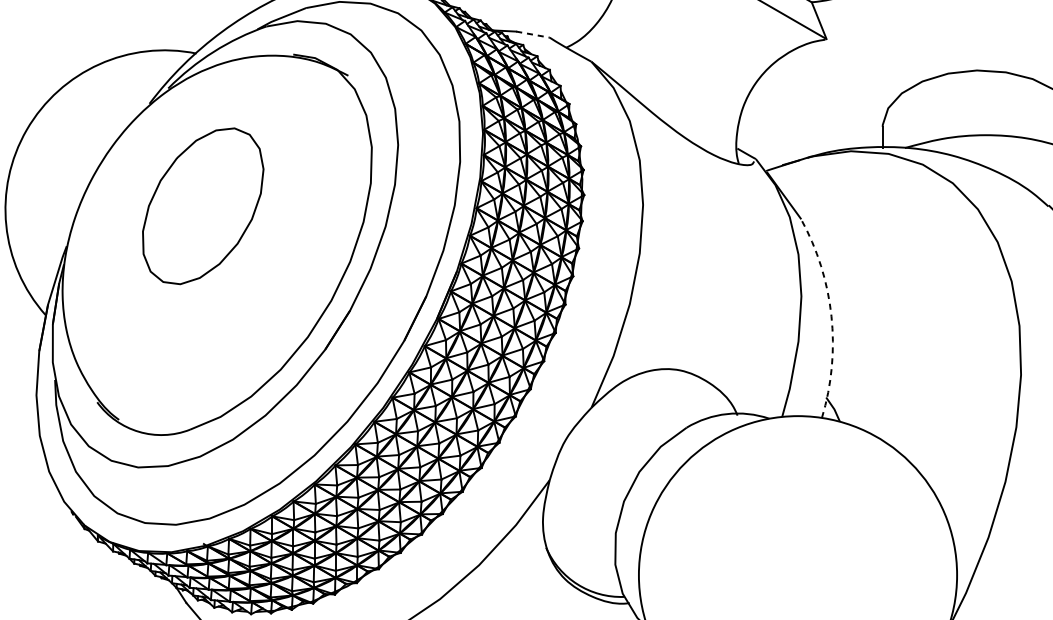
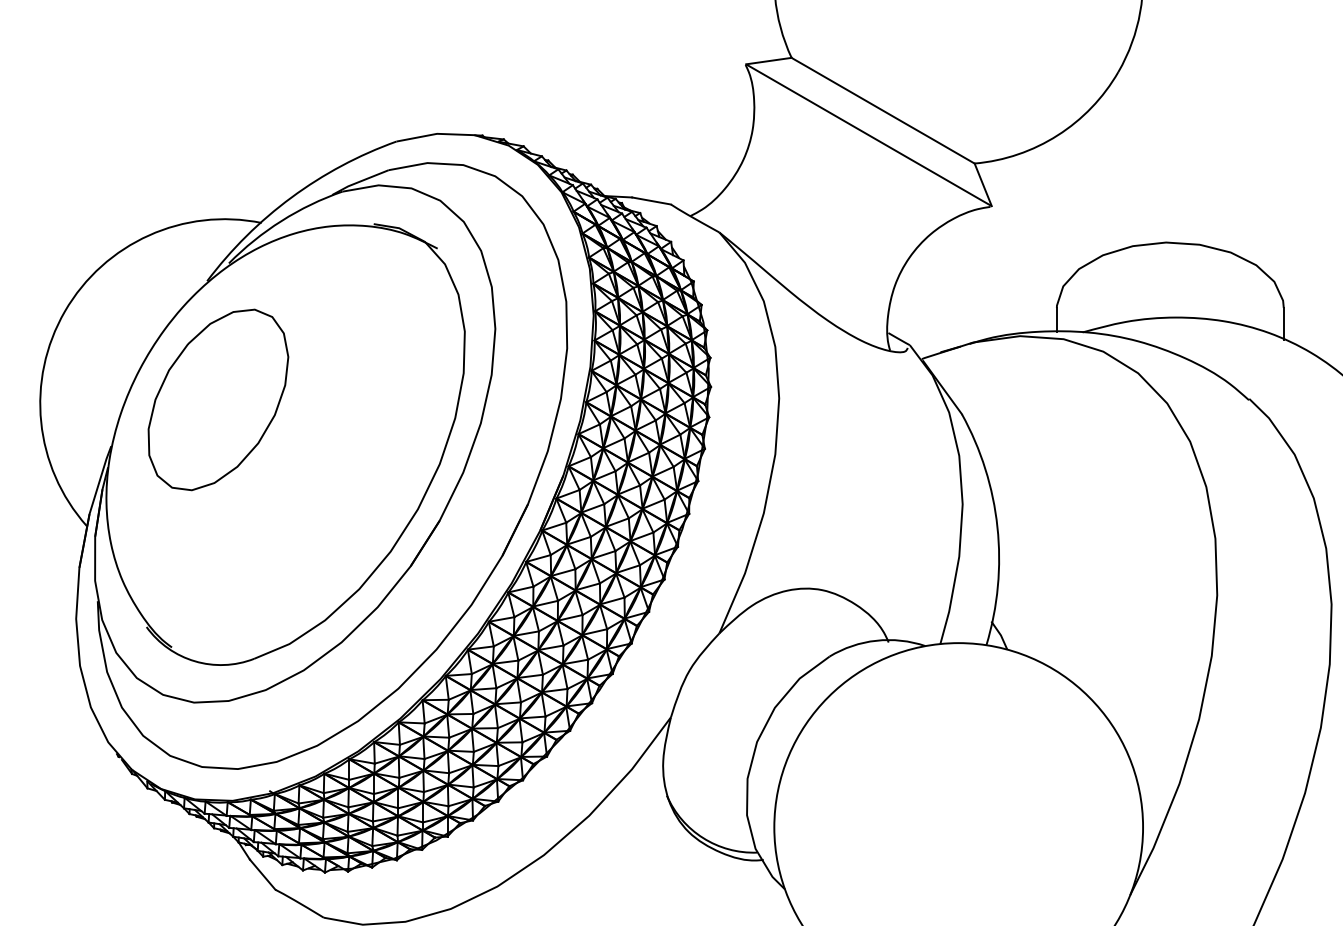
line: (532, 35) -> (651, 201), dashed -> solid
part: (203, 205) -> (218, 399), moved
arc: (831, 316) -> (997, 527), dashed -> solid

